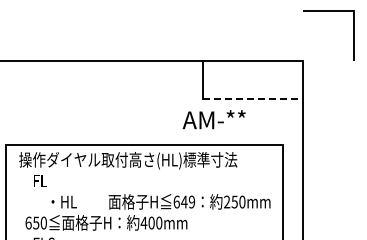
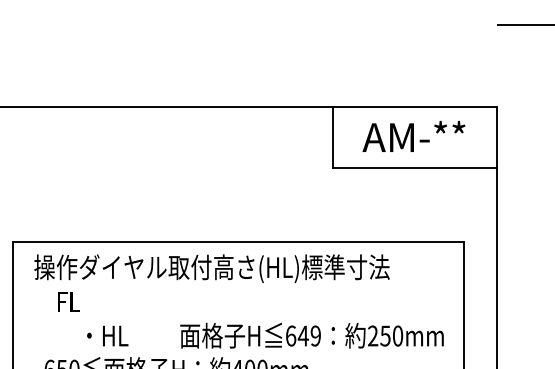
line: (253, 99) -> (416, 168), dashed -> solid
text: (213, 119) -> (412, 136), moved

